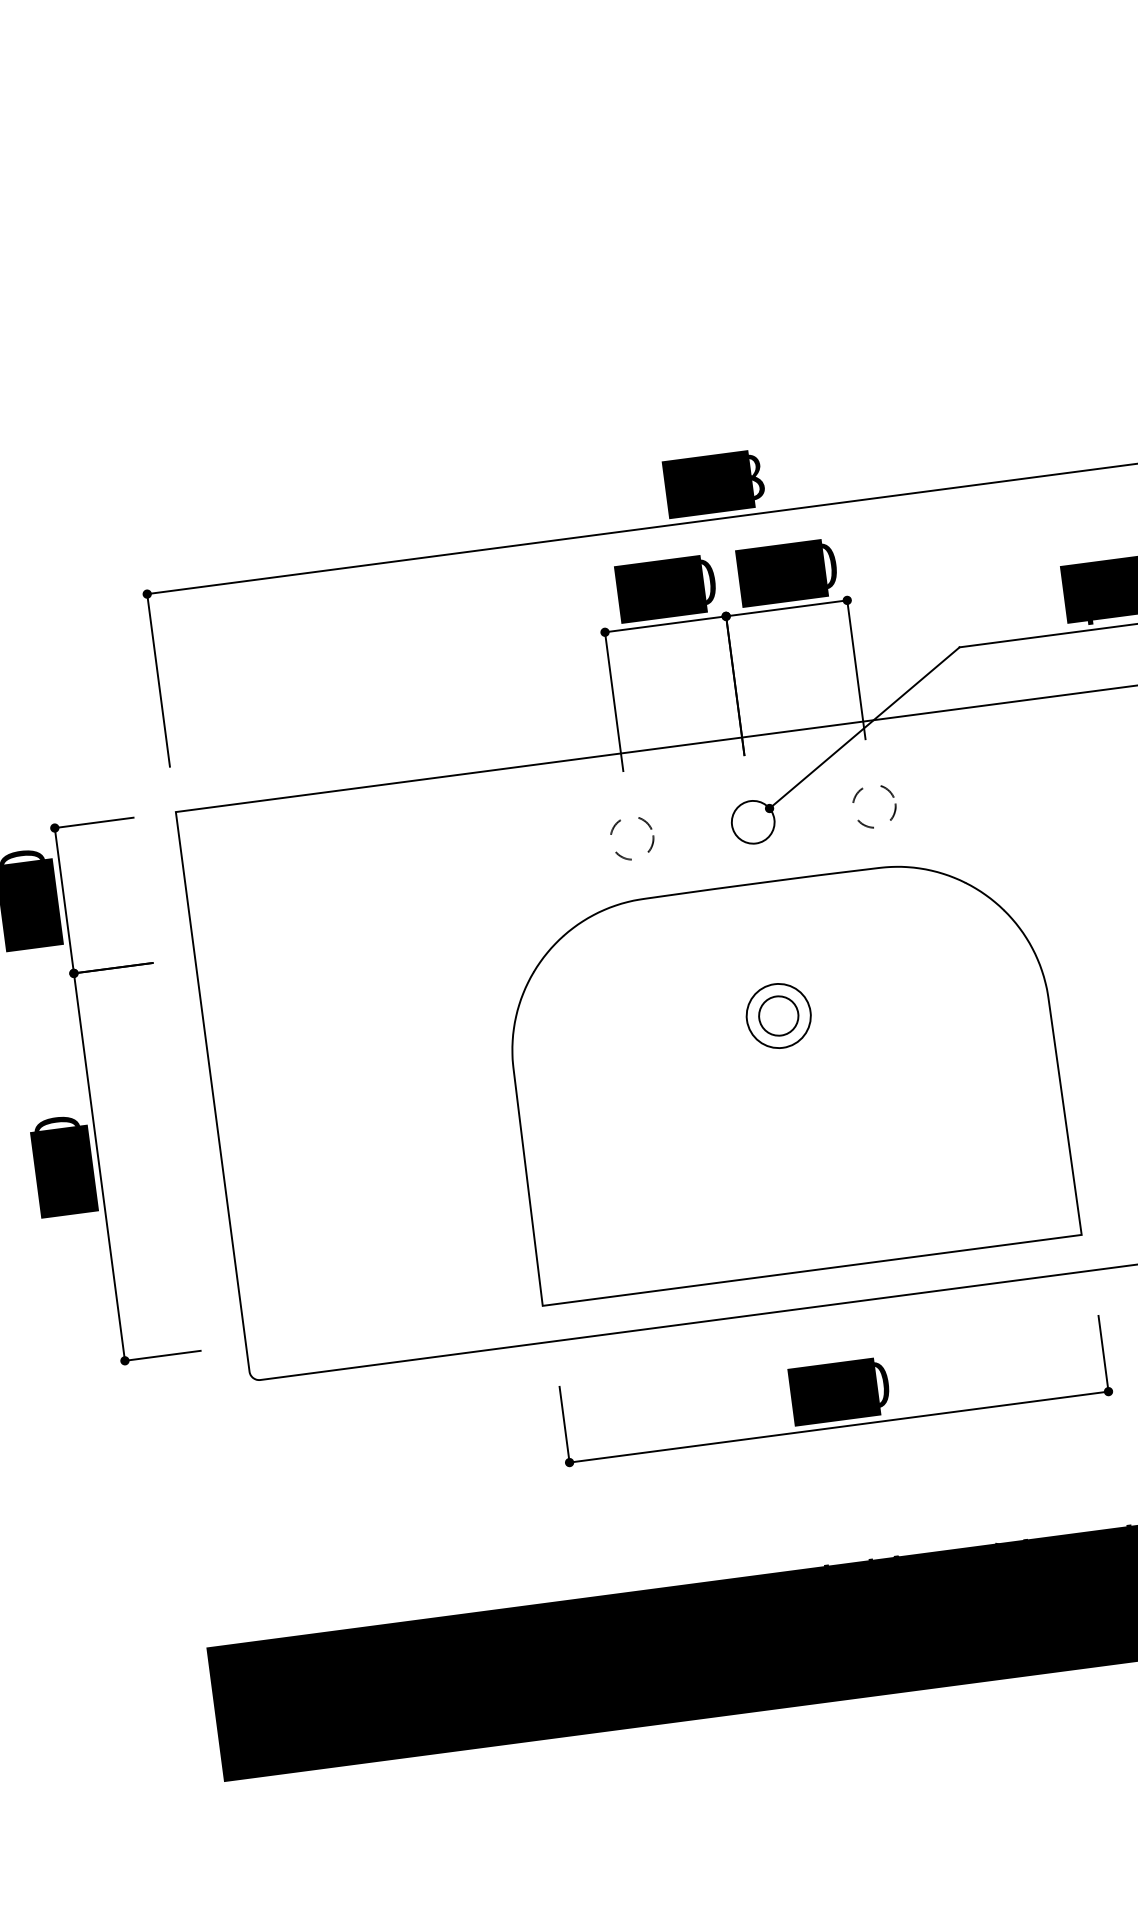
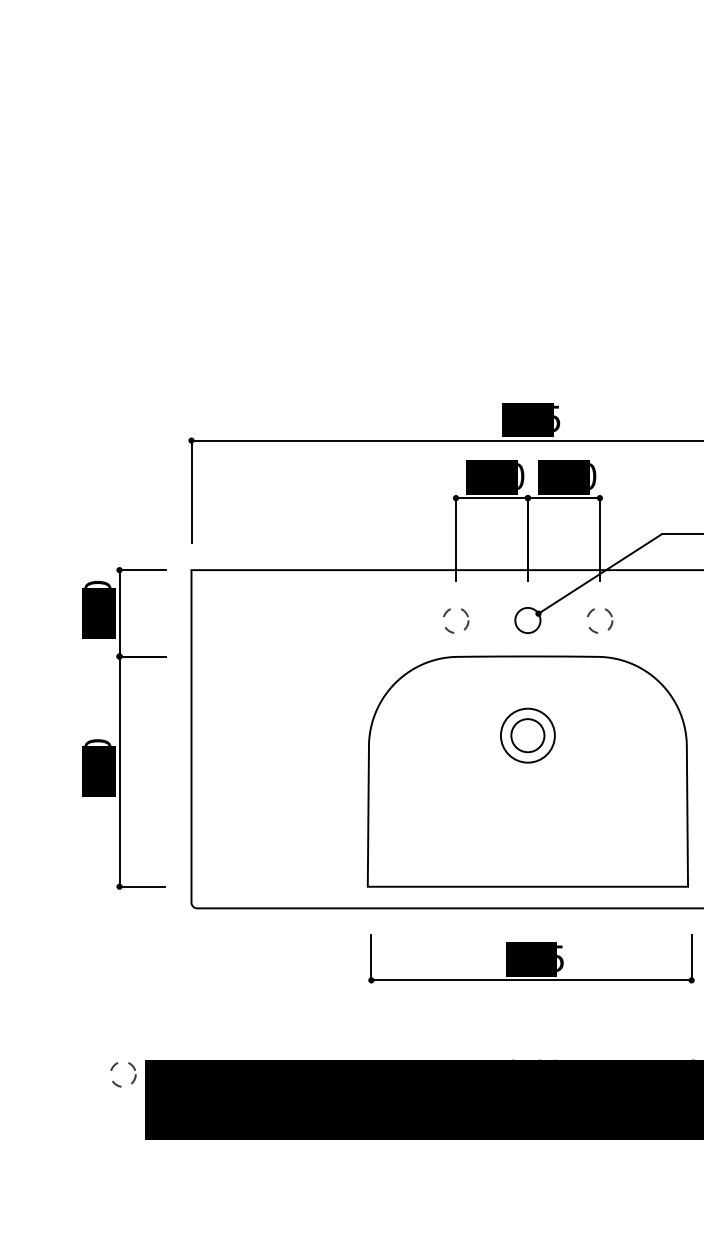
text: (758, 475) -> (557, 418), 938 -> 935
part: (778, 1015) -> (527, 735), size x1.43
text: (882, 1383) -> (560, 958), 340 -> 445
circle: (173, 1675) -> (123, 1074), added

